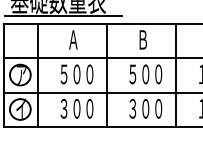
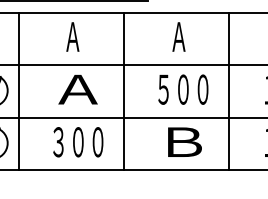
text: (142, 39) -> (178, 36), Ｂ -> Ａ
text: (76, 74) -> (77, 89), ５００ -> Ａ
text: (145, 108) -> (182, 141), ３００ -> Ｂ

